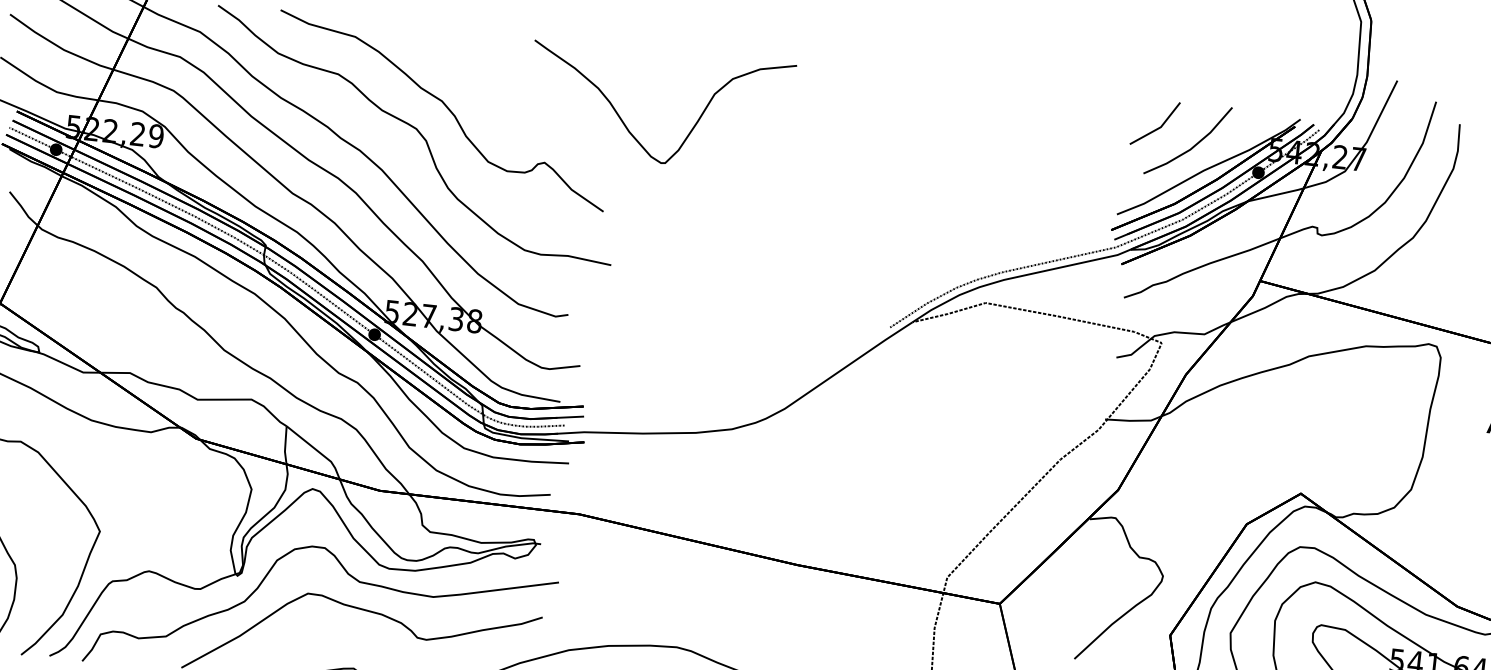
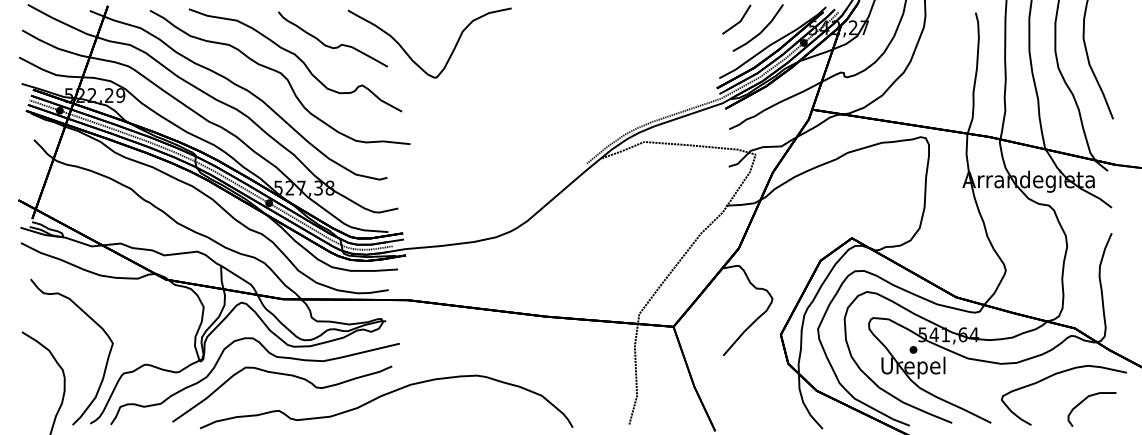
part: (502, 94) -> (331, 46), added

